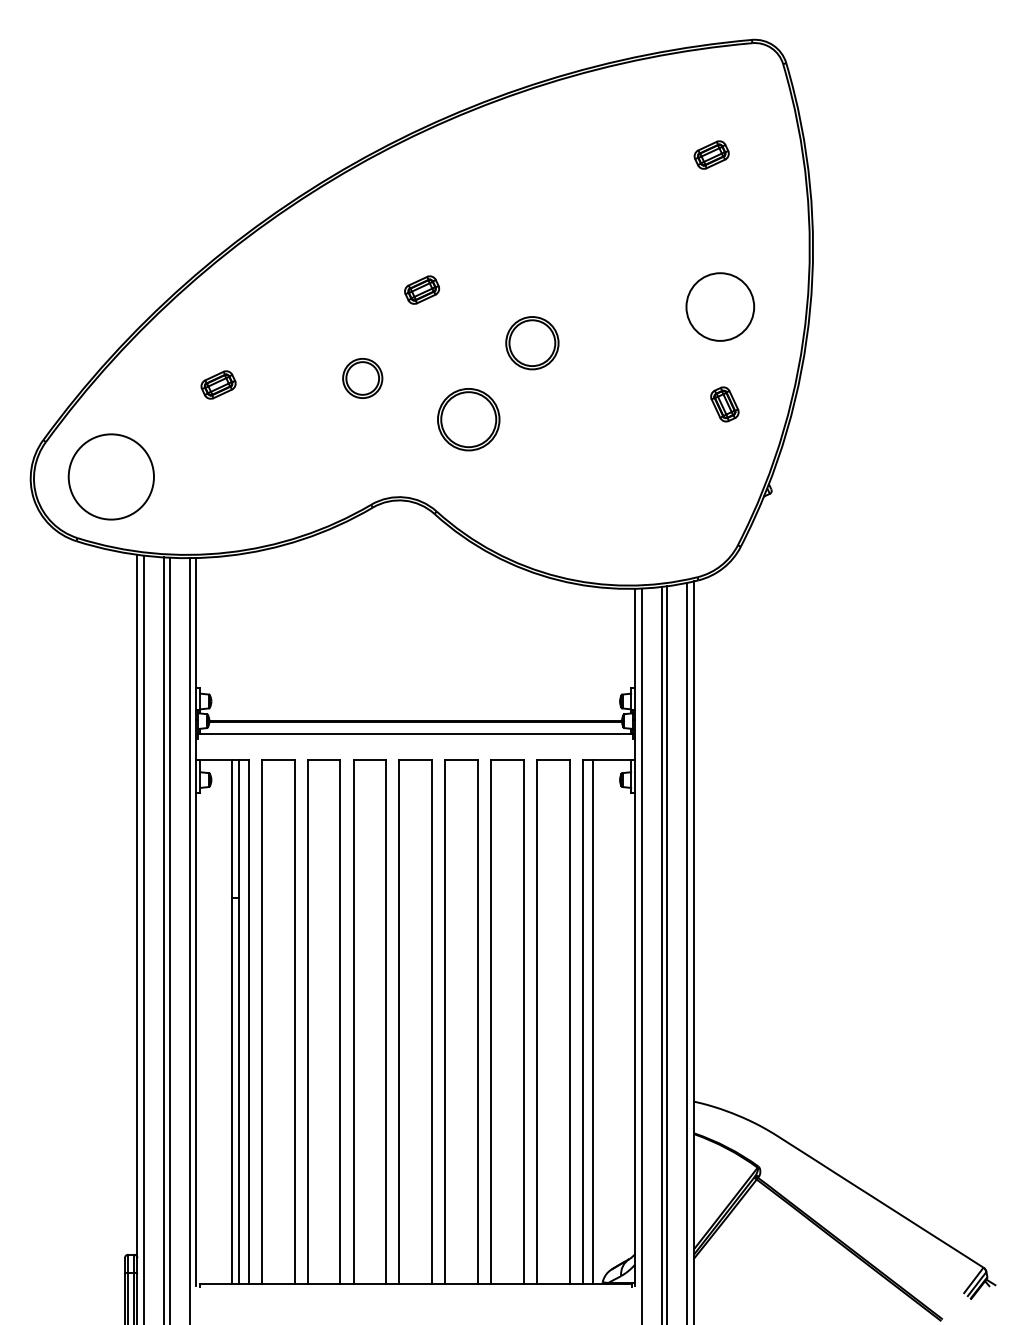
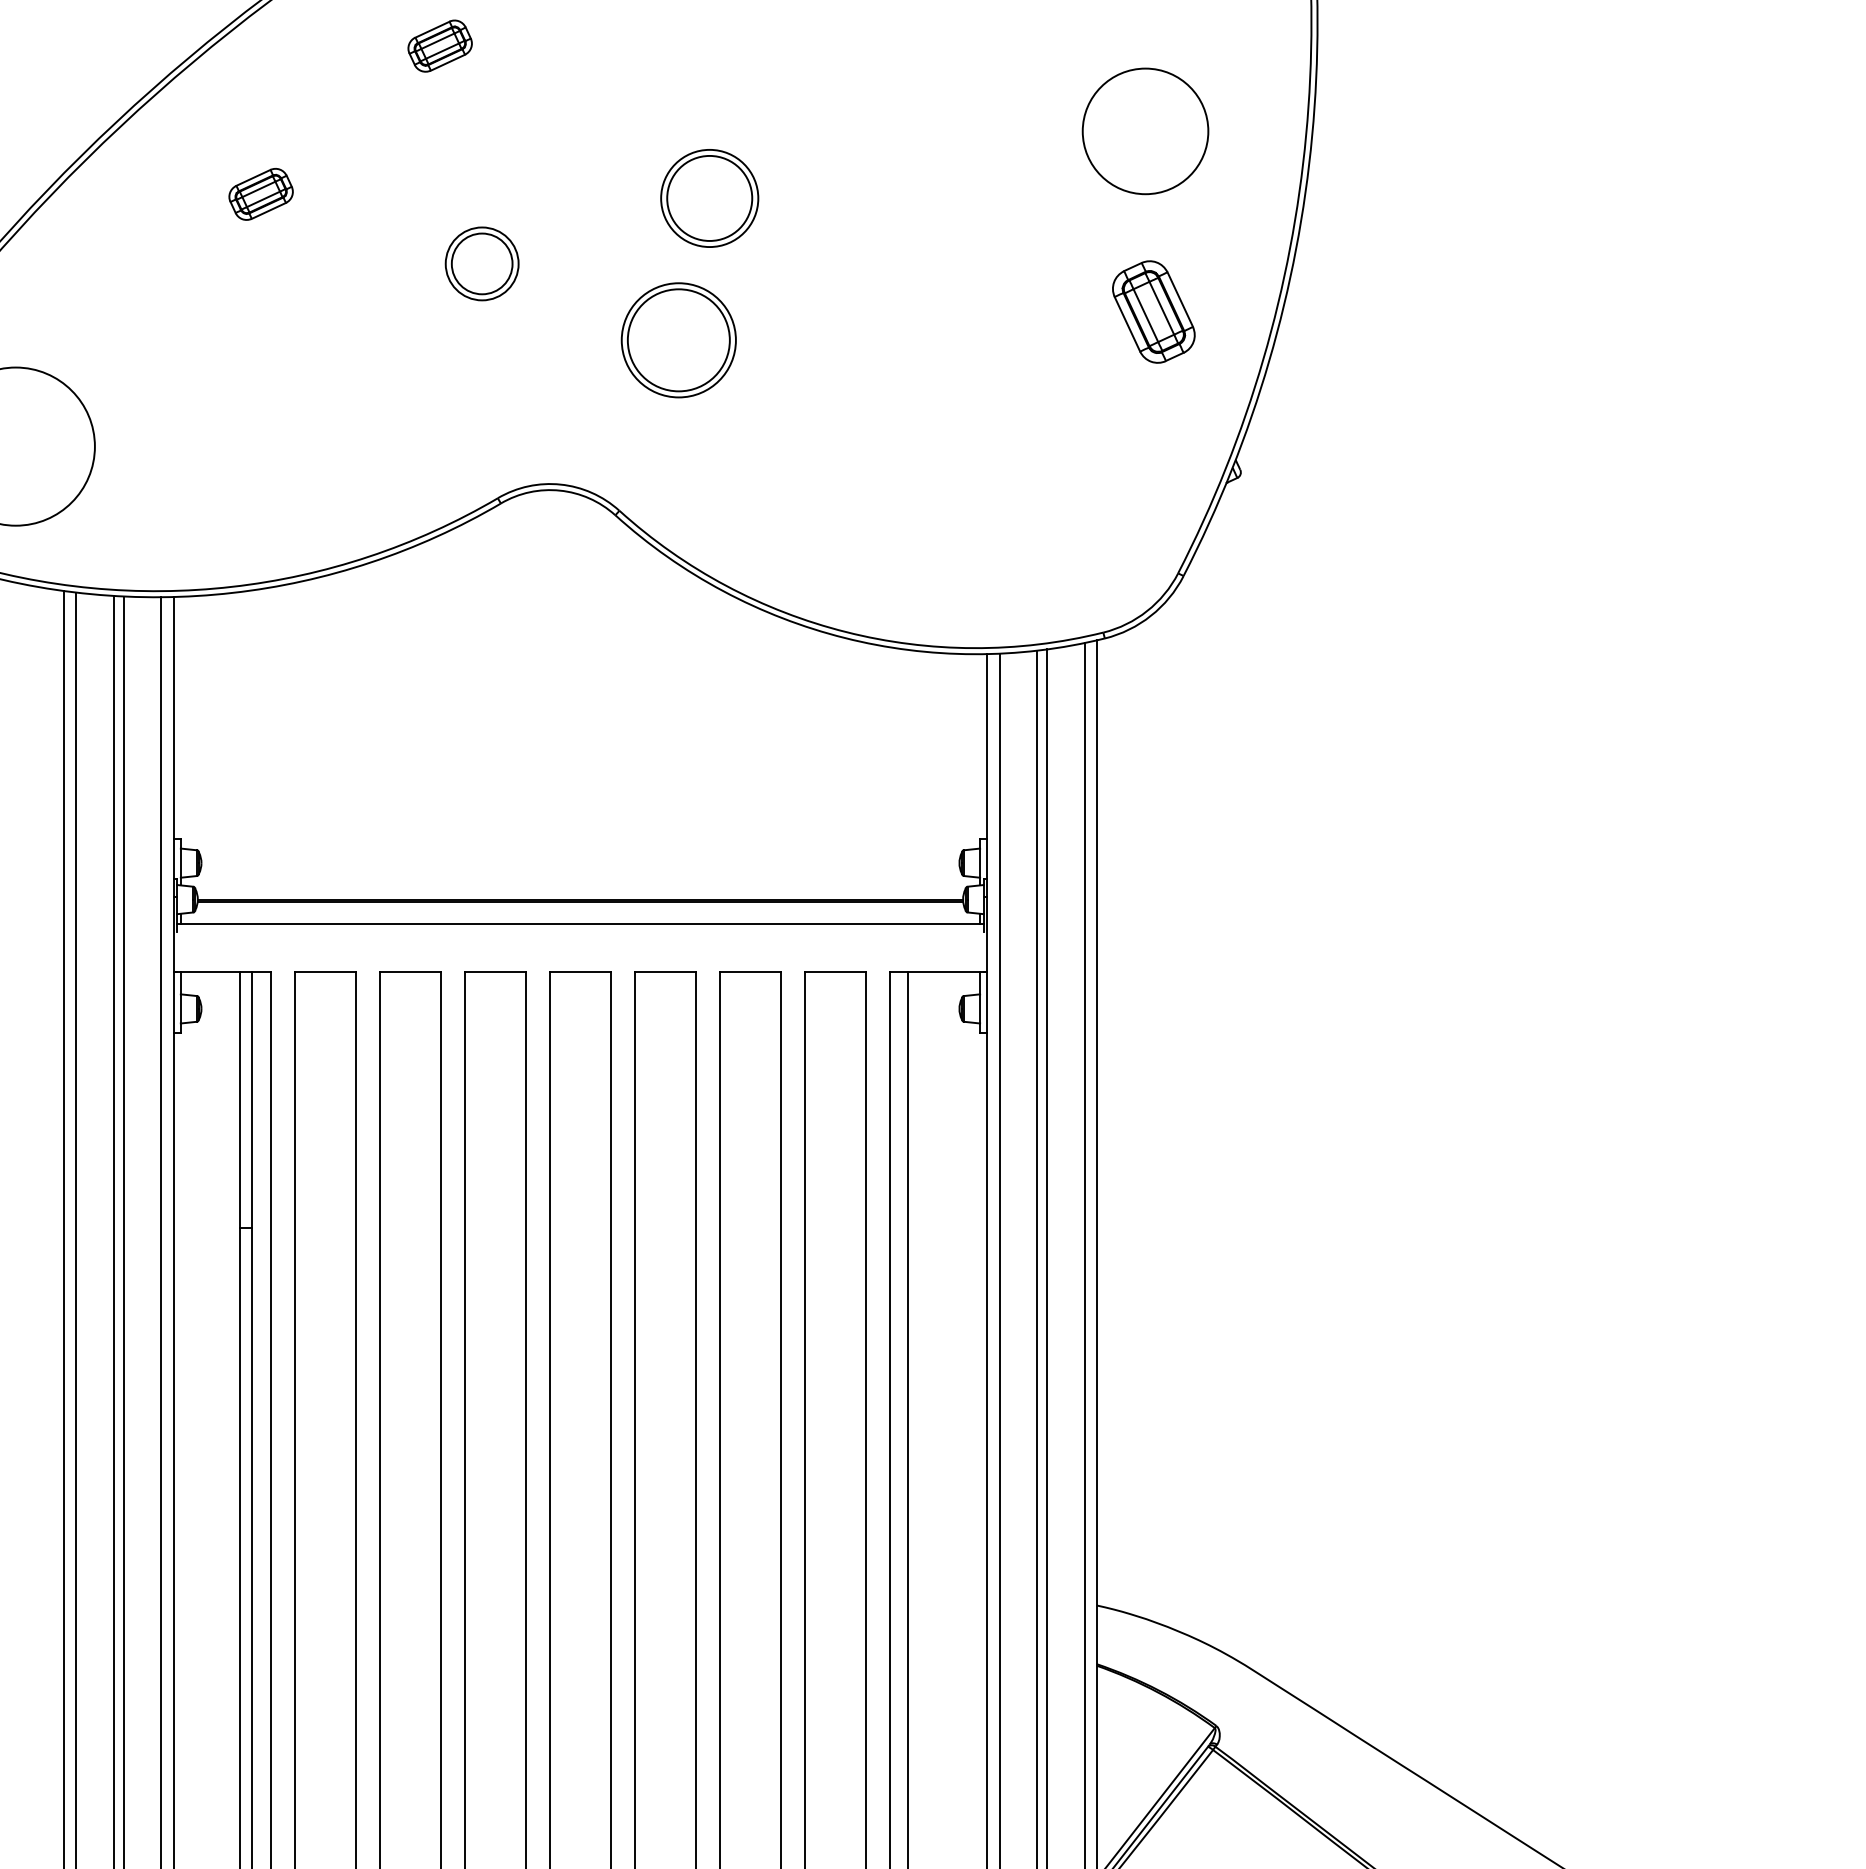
part: (422, 289) -> (440, 45), moved
part: (532, 343) -> (709, 199), moved
part: (218, 384) -> (260, 193), moved
part: (724, 404) -> (1153, 312), size x1.6

